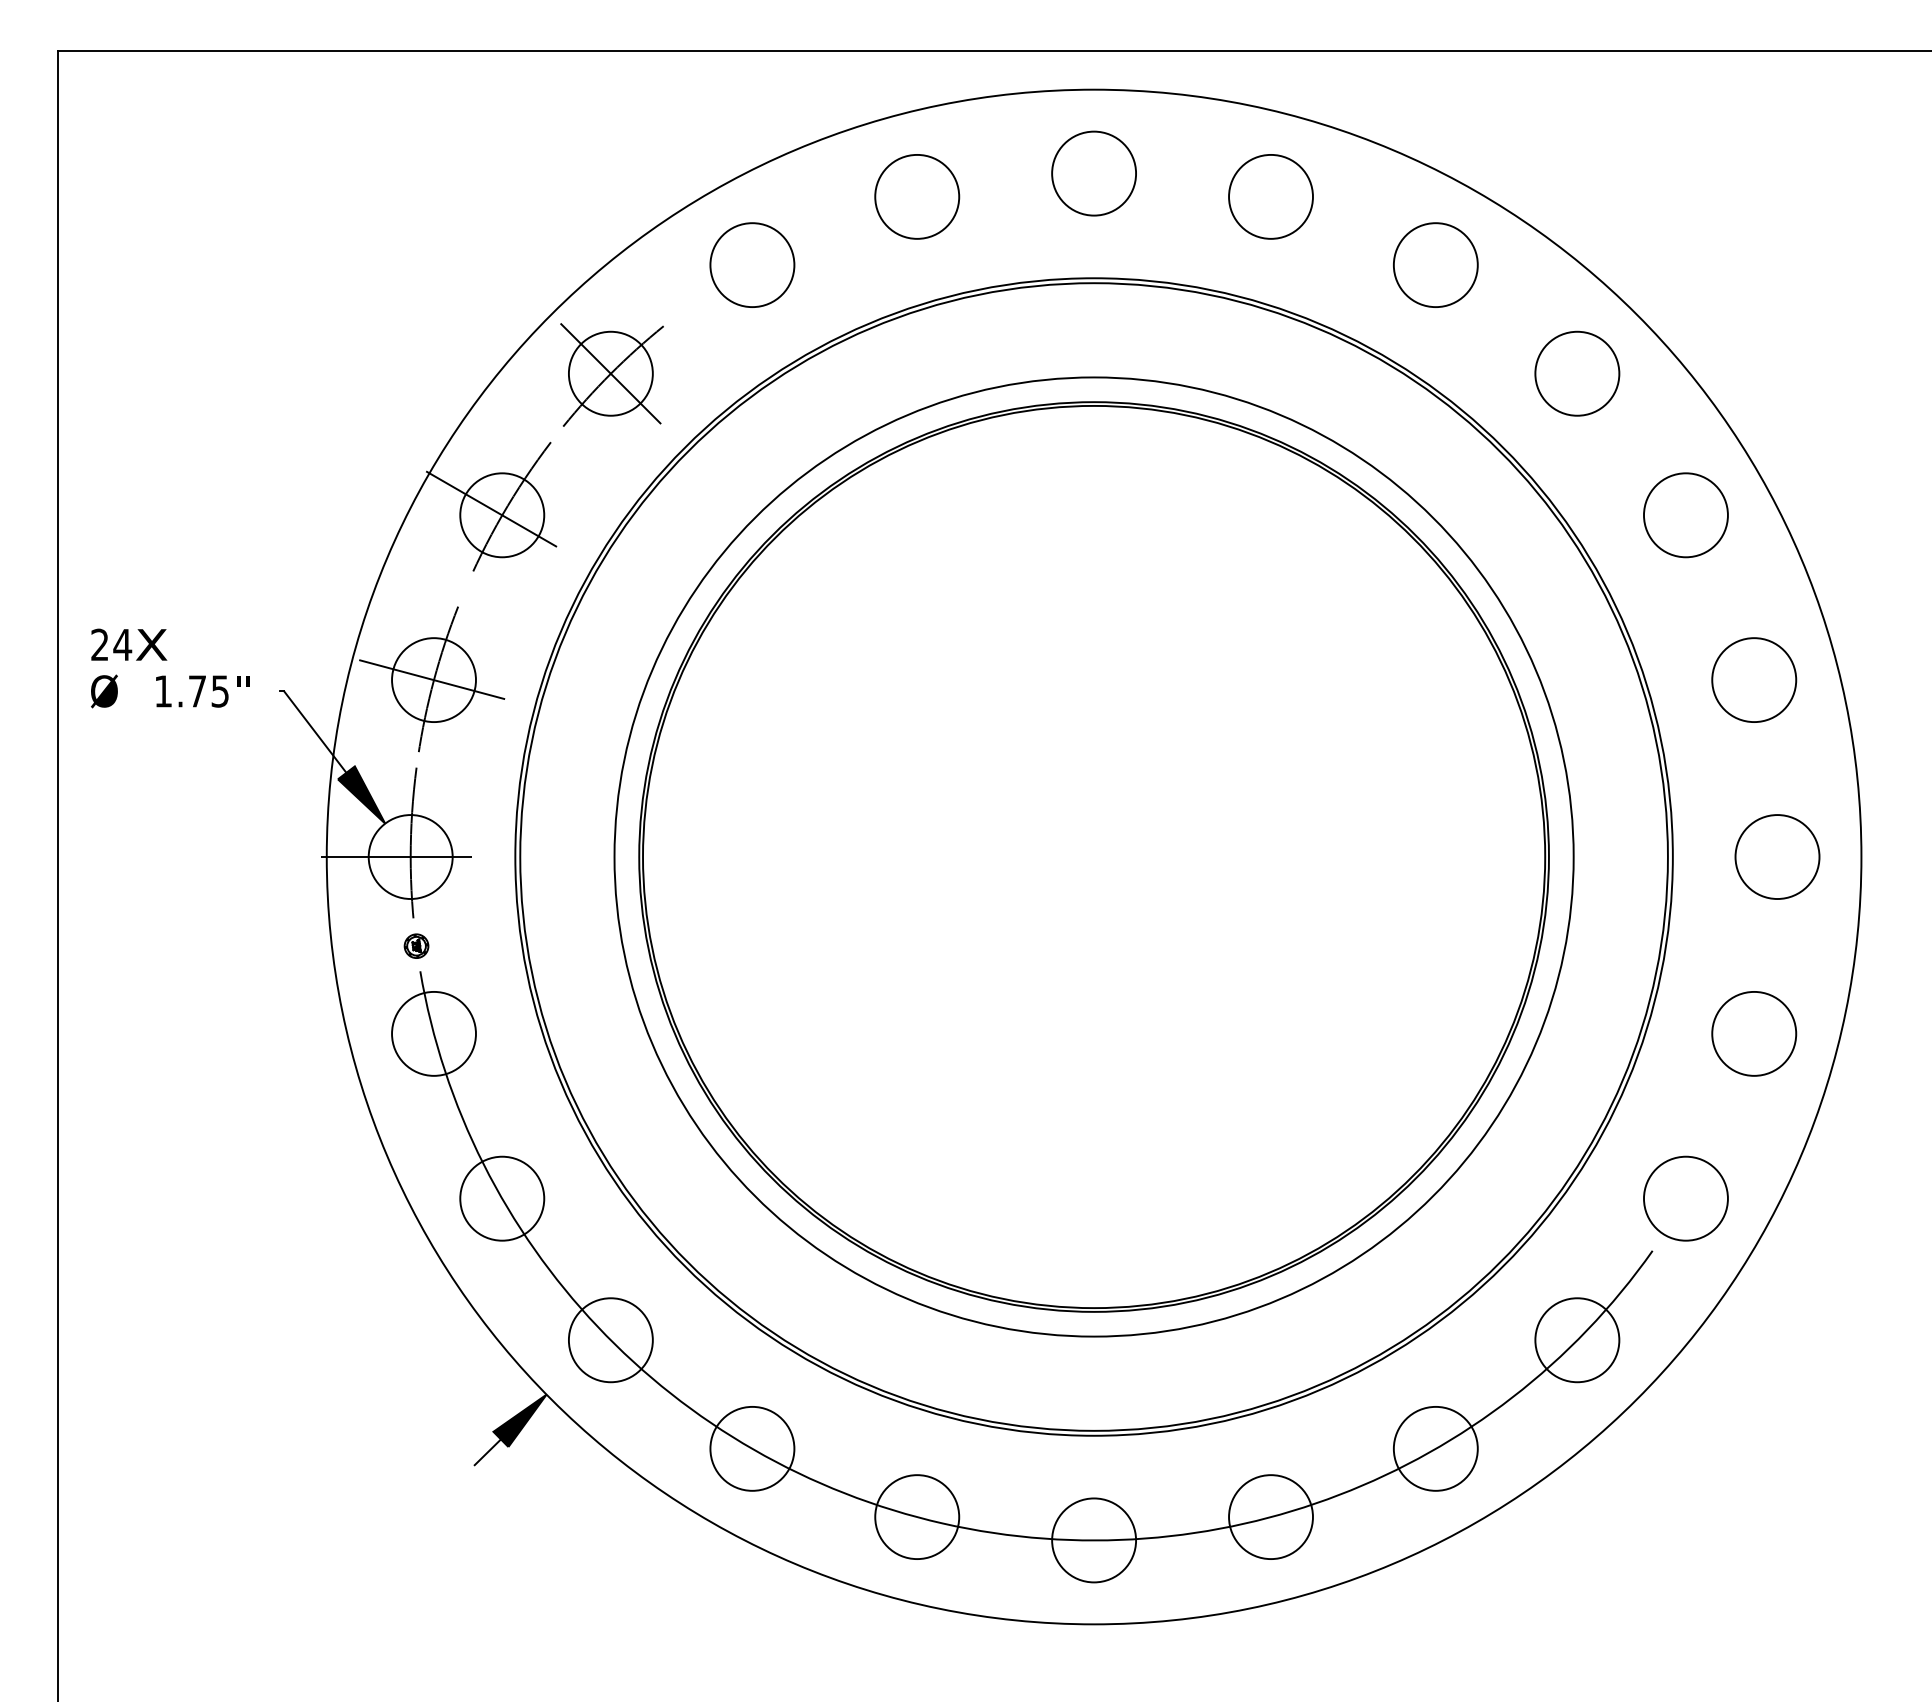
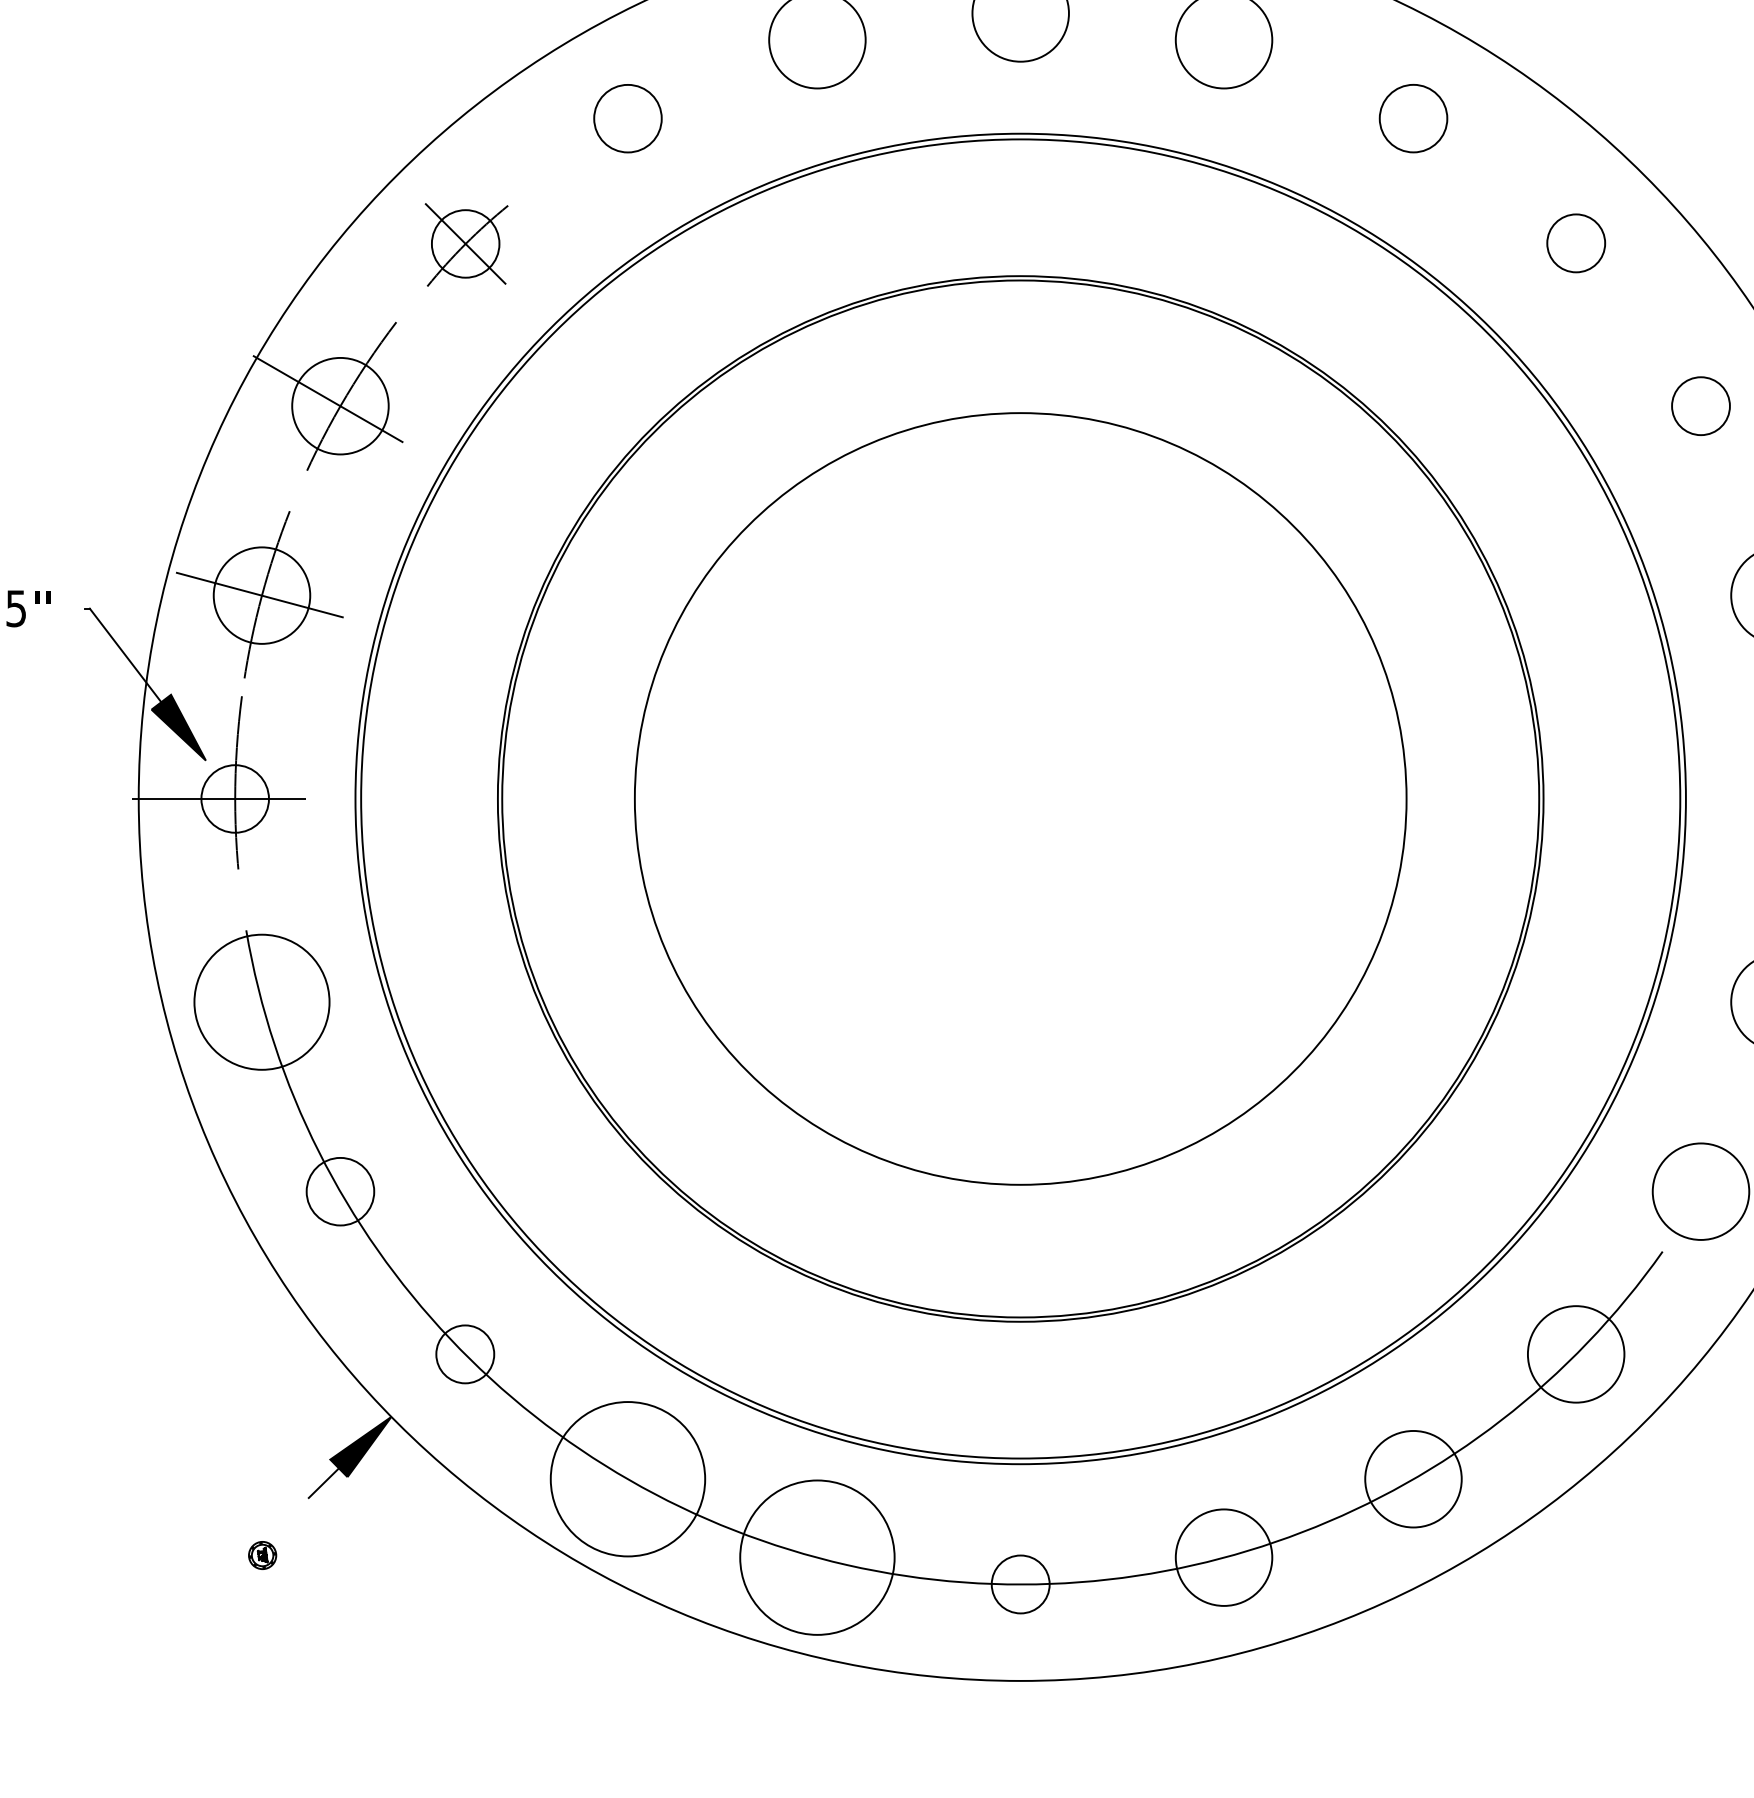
circle: (1435, 264) -> (1413, 117), size x0.7
circle: (752, 265) -> (628, 119), size x0.7
circle: (1577, 373) -> (1576, 243), size x0.6
part: (611, 374) -> (466, 244), size x0.7
circle: (1685, 515) -> (1700, 406), size x0.6
circle: (1093, 856) -> (1020, 798), size x0.7
circle: (410, 857) -> (234, 799), size x0.7
part: (416, 945) -> (262, 1554), moved
circle: (433, 1033) -> (261, 1001), size x1.4
circle: (502, 1198) -> (340, 1191), size x0.7
circle: (610, 1340) -> (464, 1354), size x0.6
circle: (752, 1448) -> (628, 1478), size x1.6
circle: (917, 1517) -> (817, 1558), size x1.6
circle: (1094, 1540) -> (1021, 1584), size x0.6

